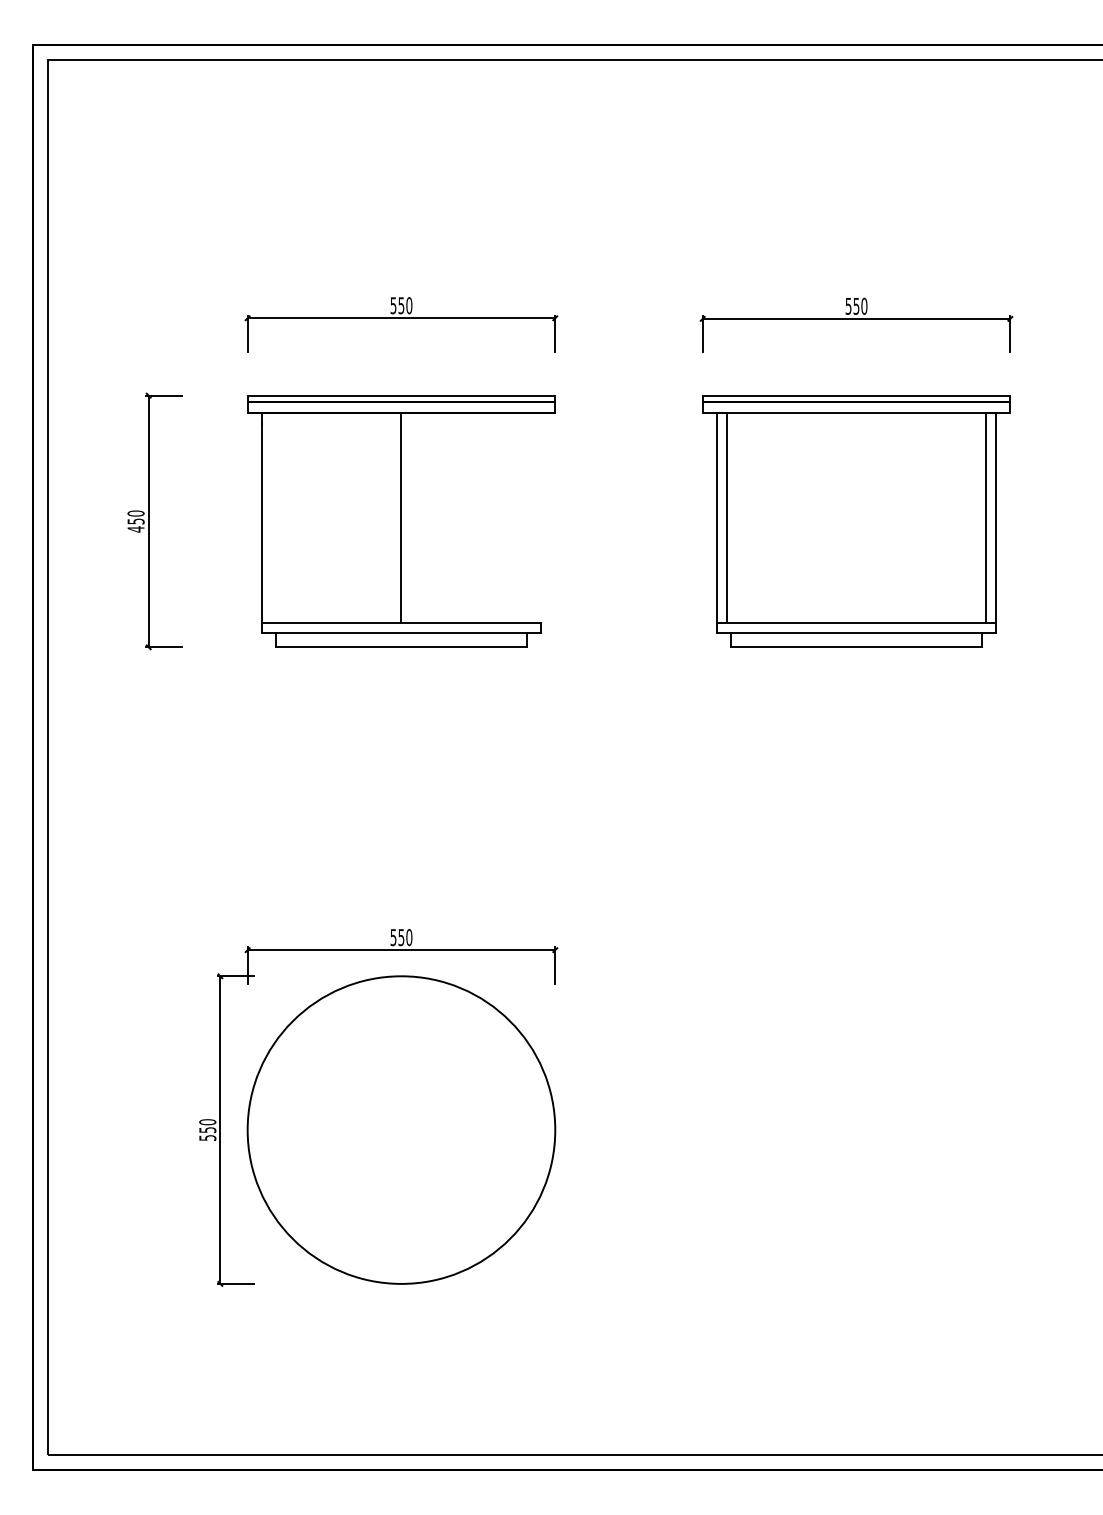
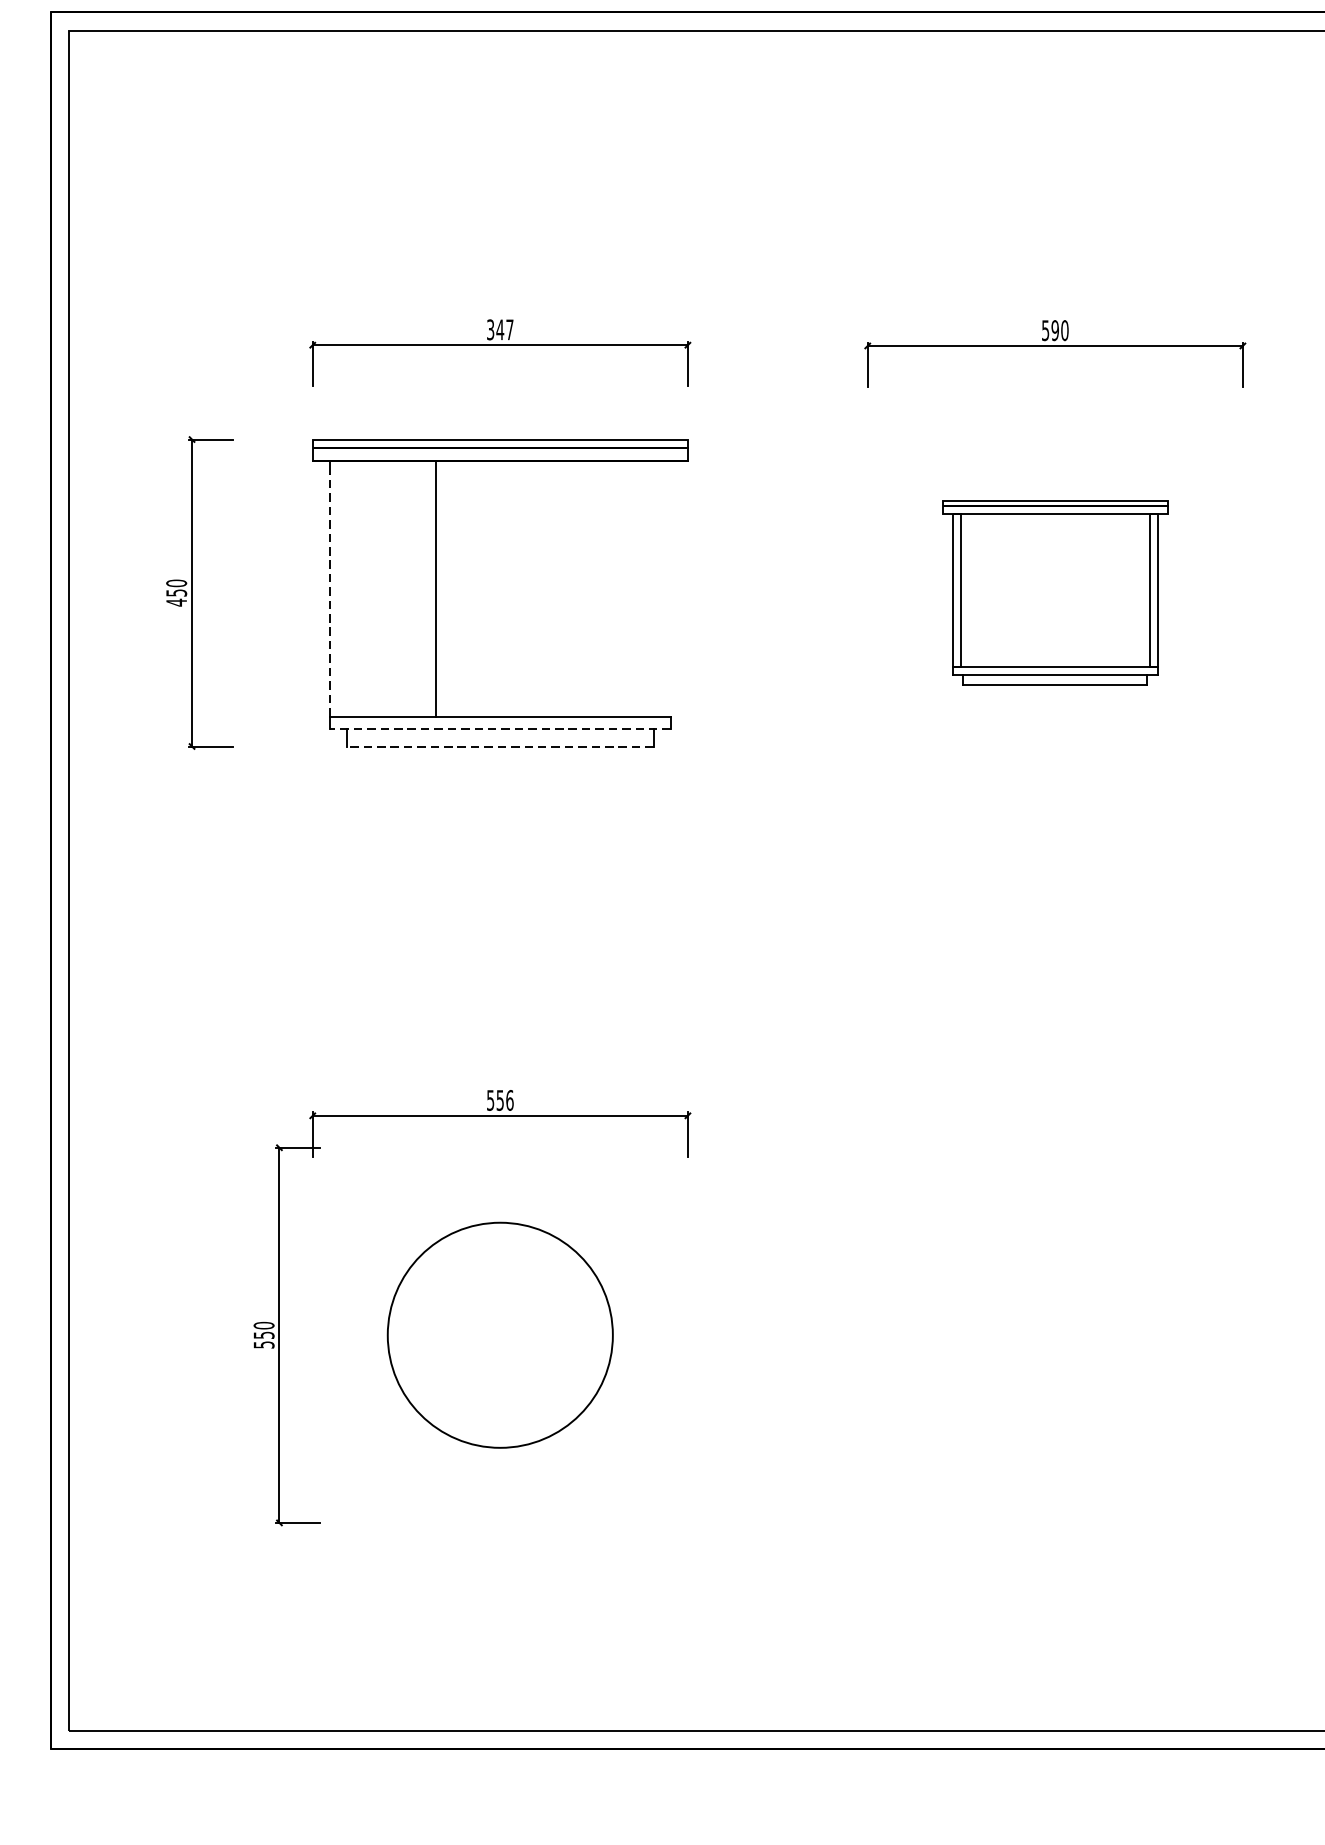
text: (401, 305) -> (500, 329), 550 -> 347
text: (856, 305) -> (1055, 329), 550 -> 590
line: (401, 517) -> (435, 588), moved
part: (856, 521) -> (1055, 593), size x0.6
line: (261, 523) -> (329, 595), solid -> dashed
line: (401, 633) -> (500, 729), solid -> dashed
line: (401, 647) -> (500, 746), solid -> dashed
text: (409, 937) -> (510, 1100), 550 -> 556
circle: (401, 1129) -> (500, 1334), size x0.6

